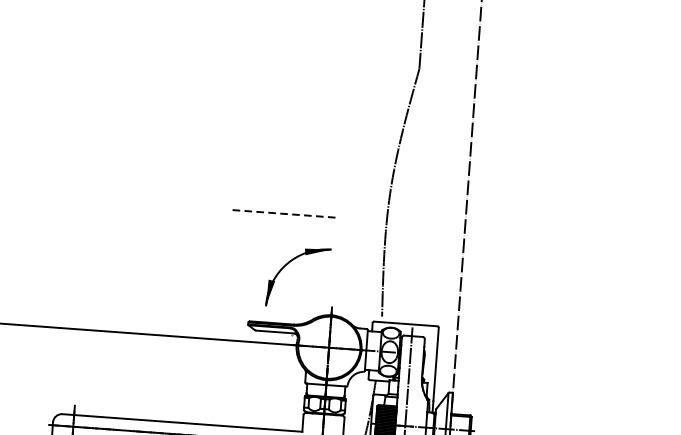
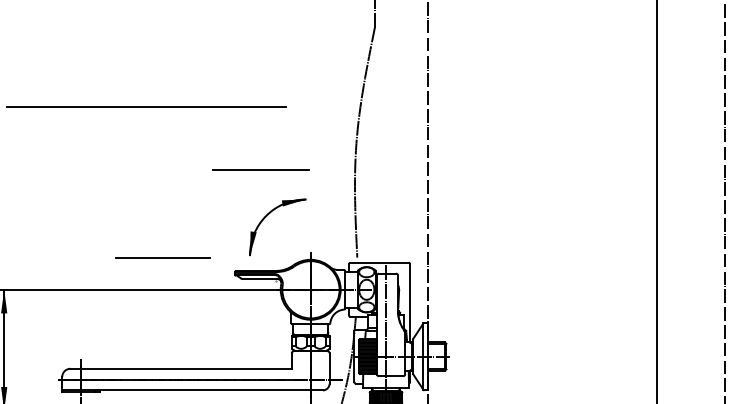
line: (165, 137) -> (146, 107), added
line: (284, 213) -> (260, 169), dashed -> solid
line: (171, 300) -> (162, 257), added

